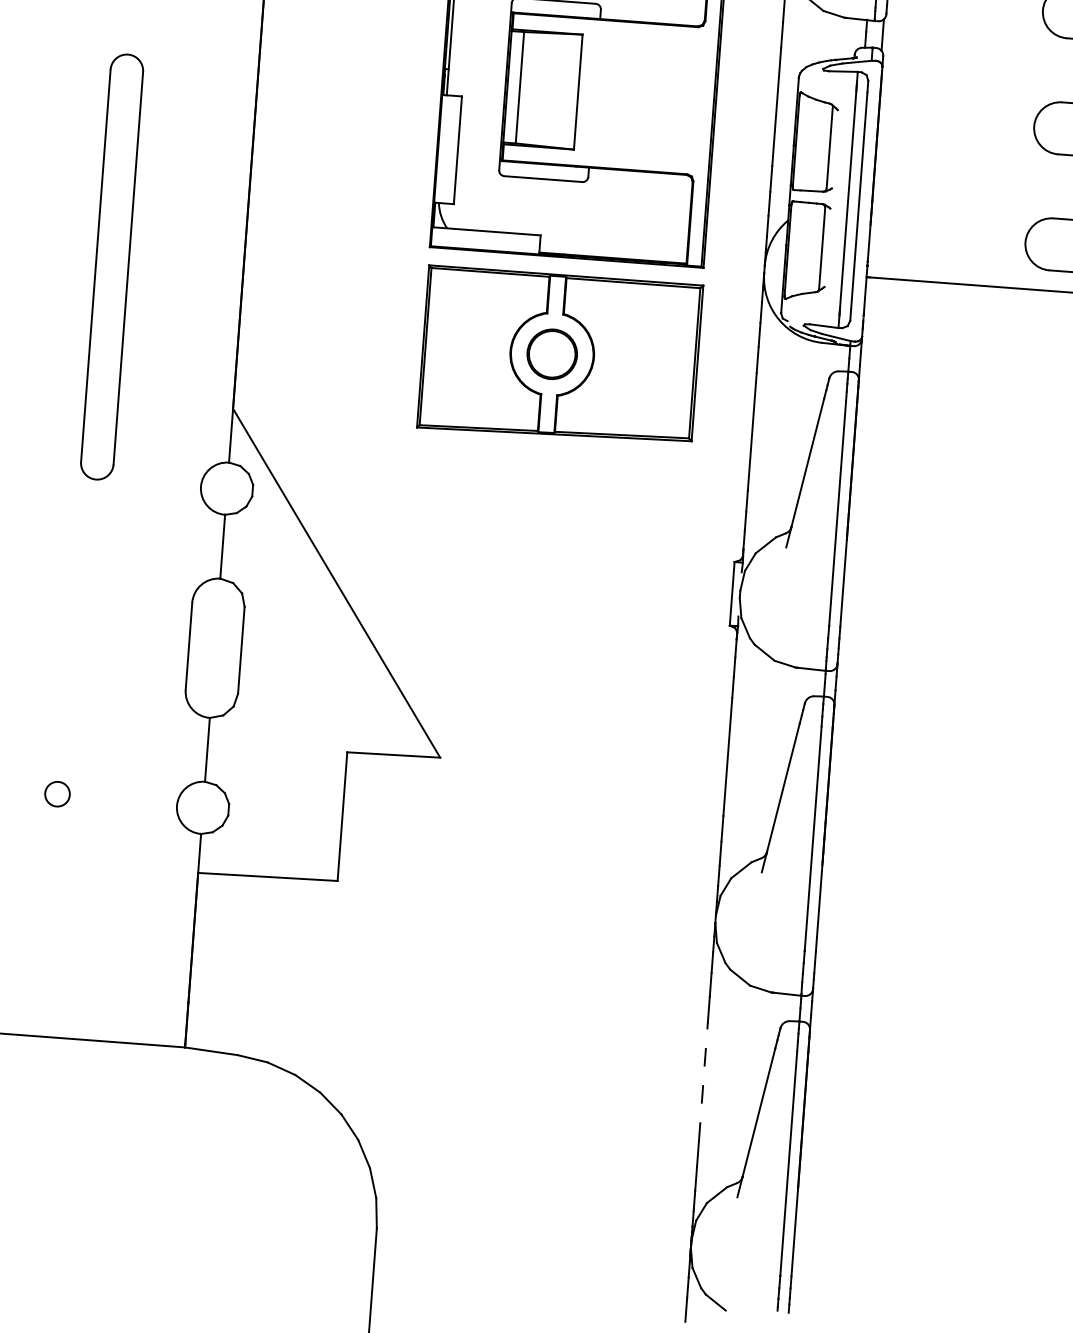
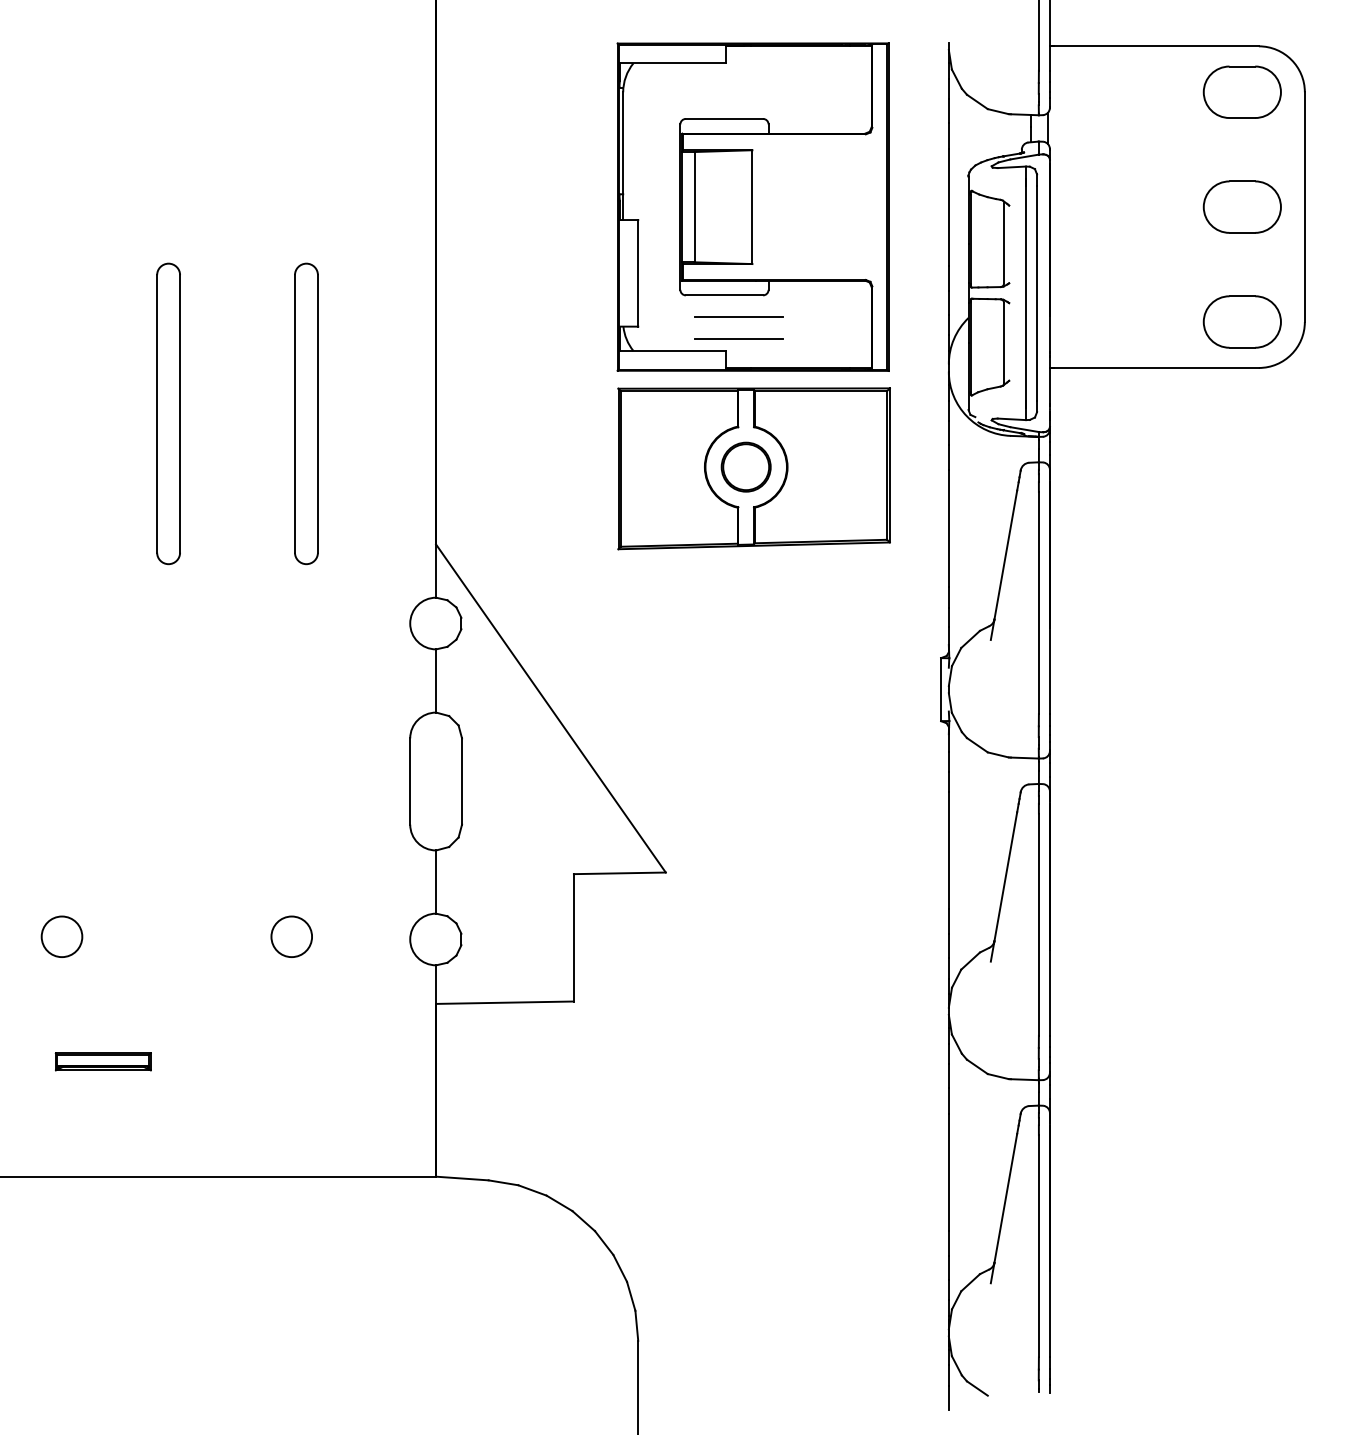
line: (555, 201) -> (738, 316), added
line: (554, 224) -> (738, 339), added
part: (112, 266) -> (306, 413), size x0.71
circle: (57, 793) -> (291, 936), size x1.67
line: (703, 1081) -> (948, 1171), dashed -> solid

